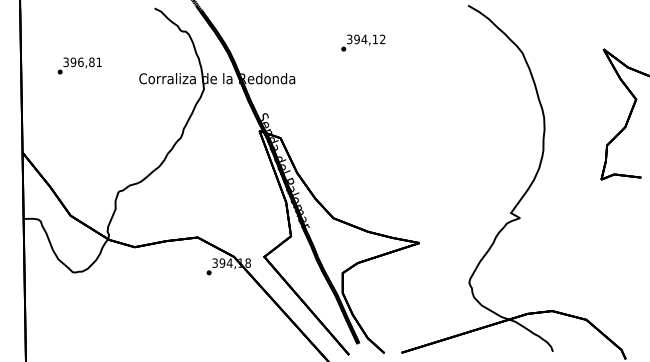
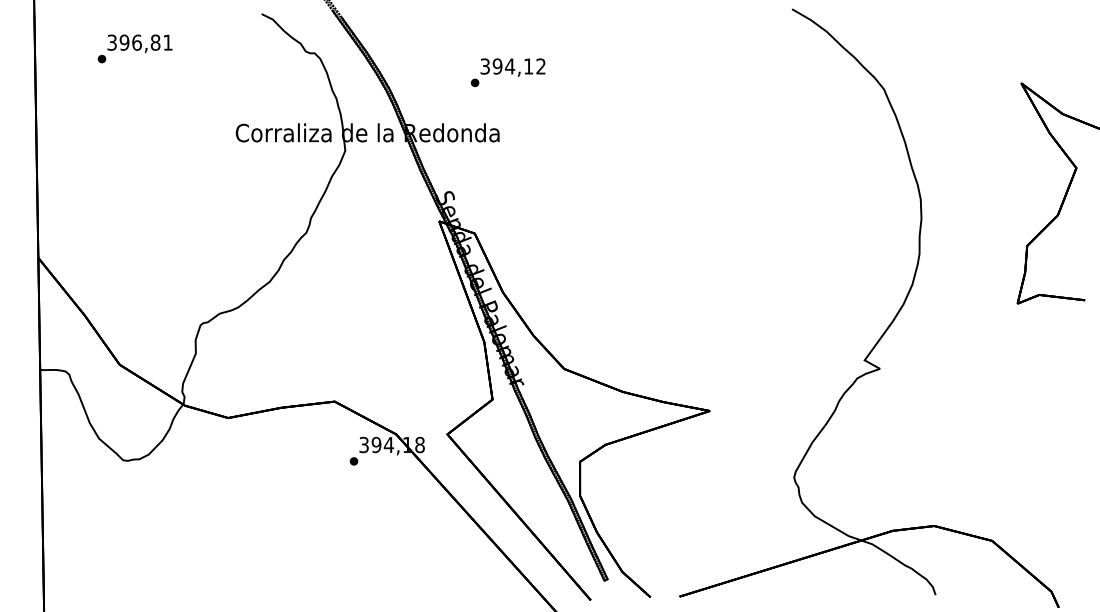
text: (363, 42) -> (508, 71), moved
text: (79, 65) -> (134, 48), moved

